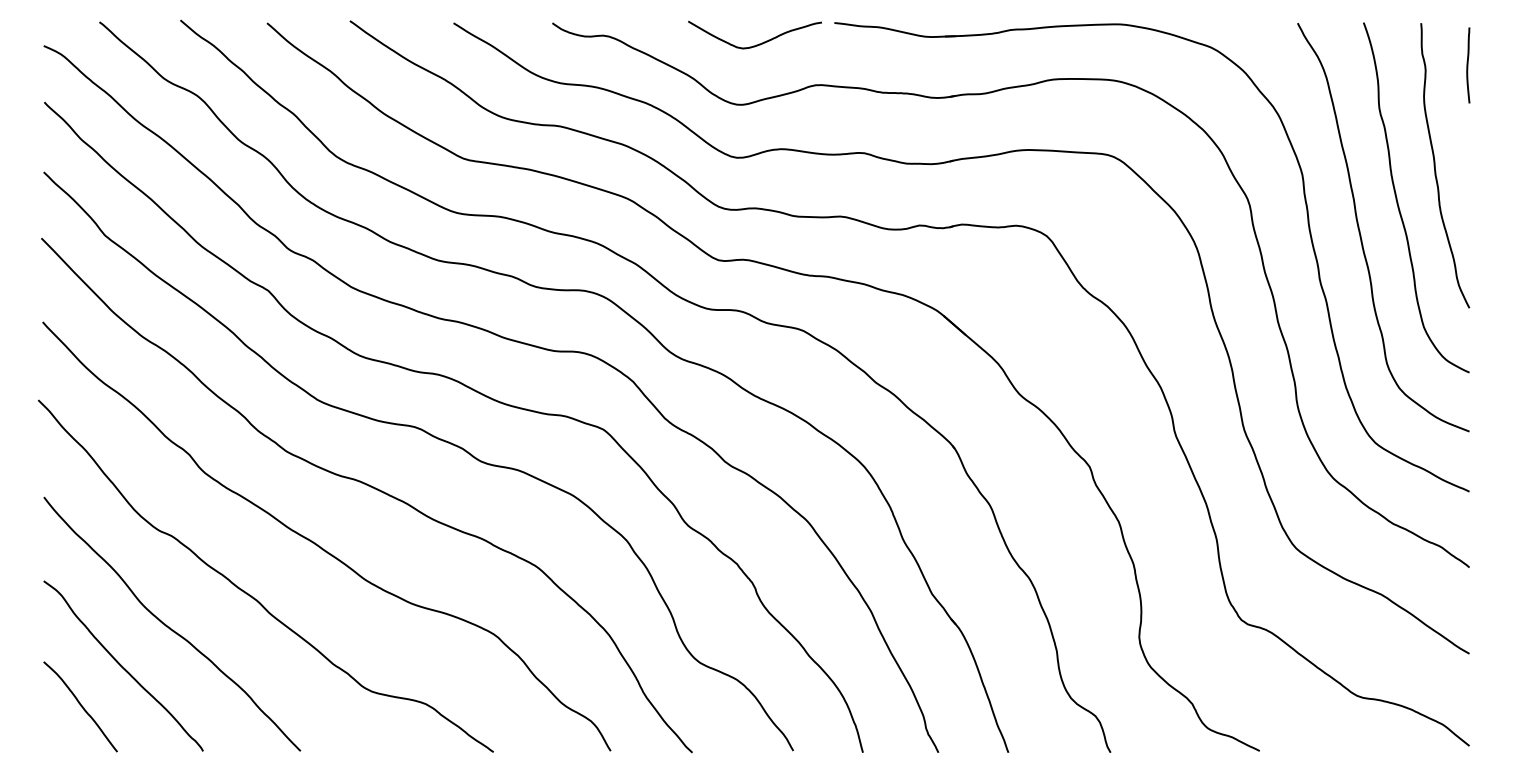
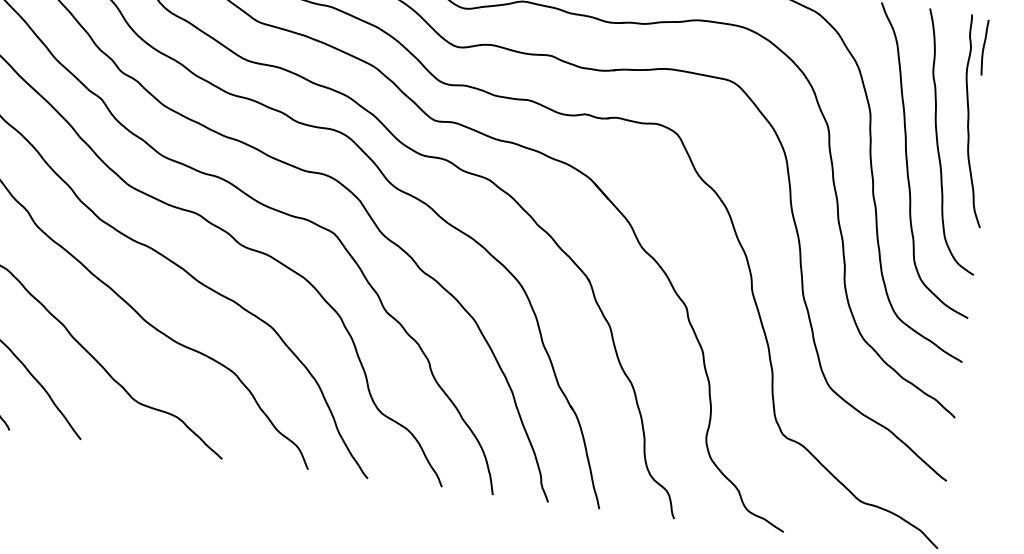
curve: (1468, 65) -> (984, 47), moved

